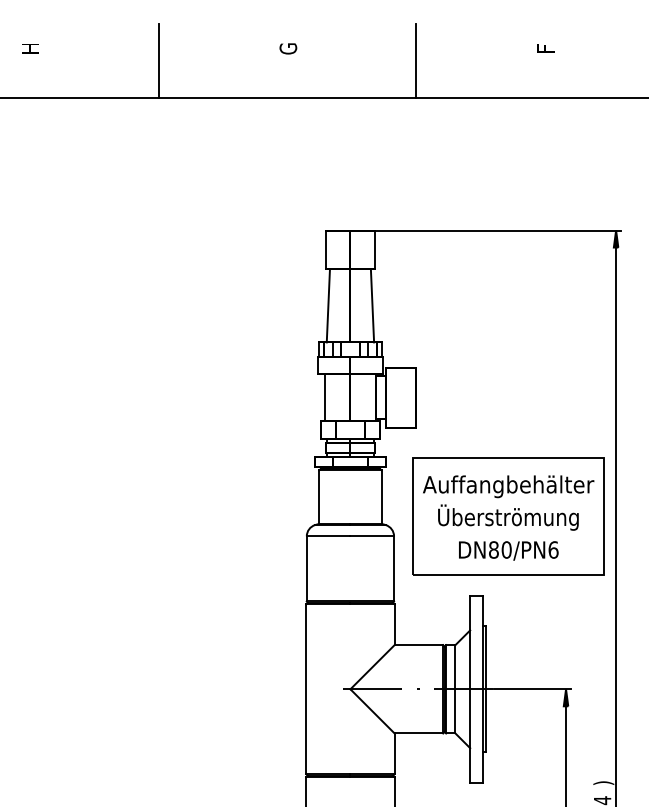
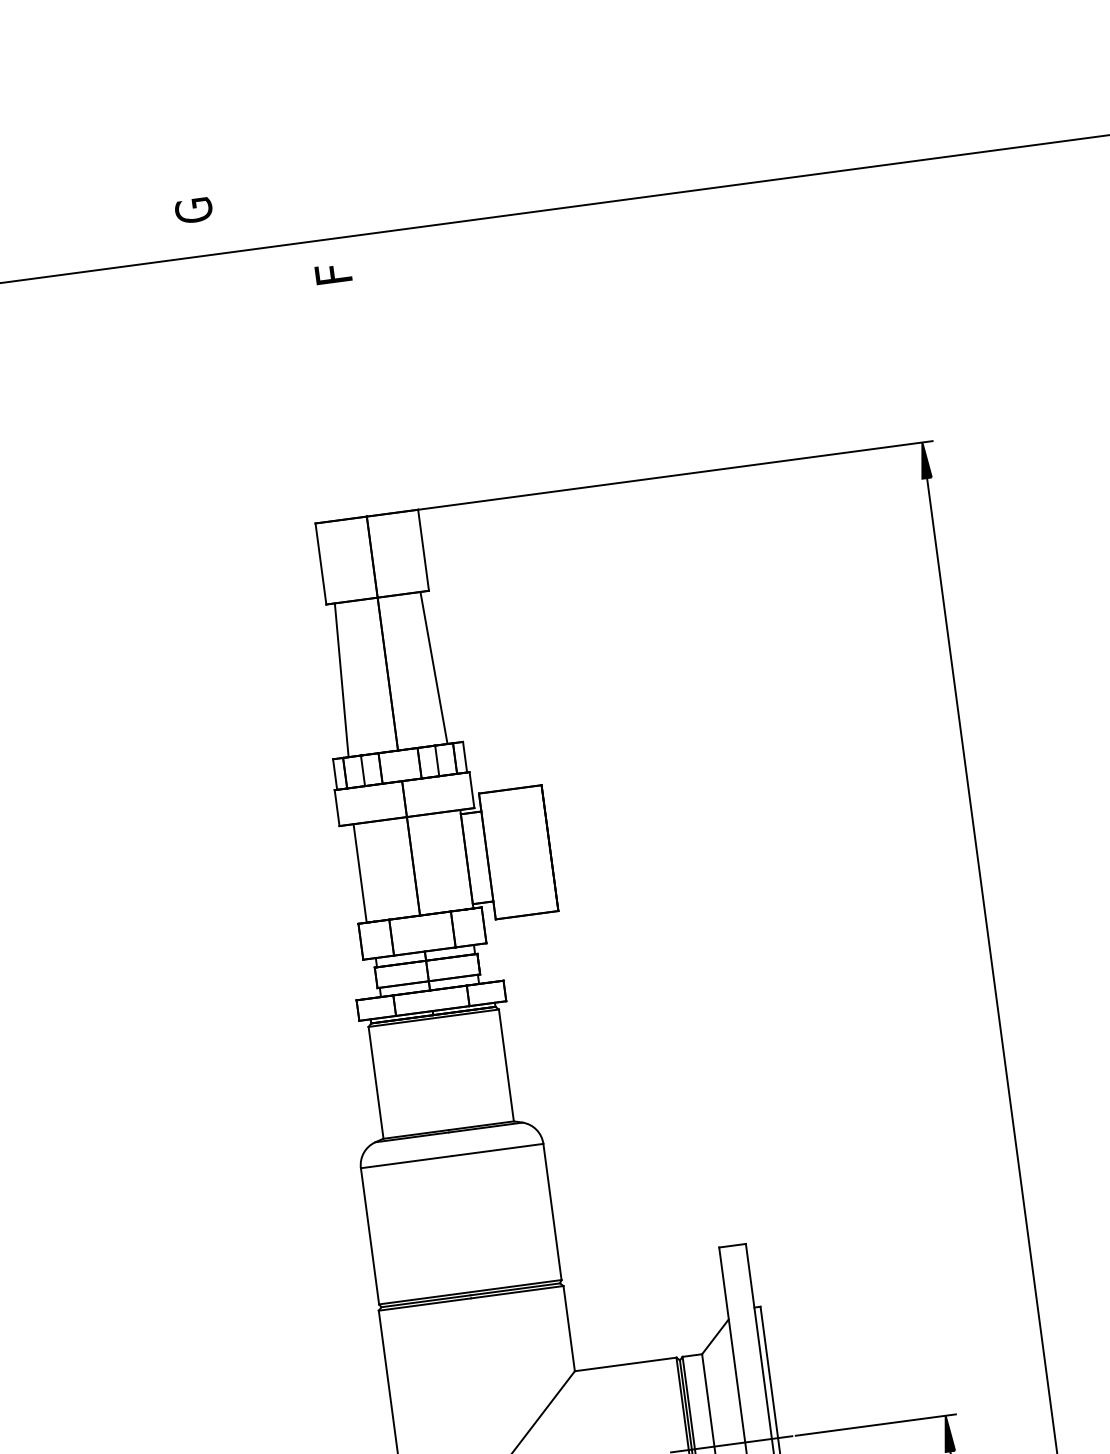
text: (288, 48) -> (194, 209), moved
text: (545, 48) -> (332, 274), moved
line: (416, 60) -> (457, 142), removed
part: (508, 516) -> (777, 1070), removed

